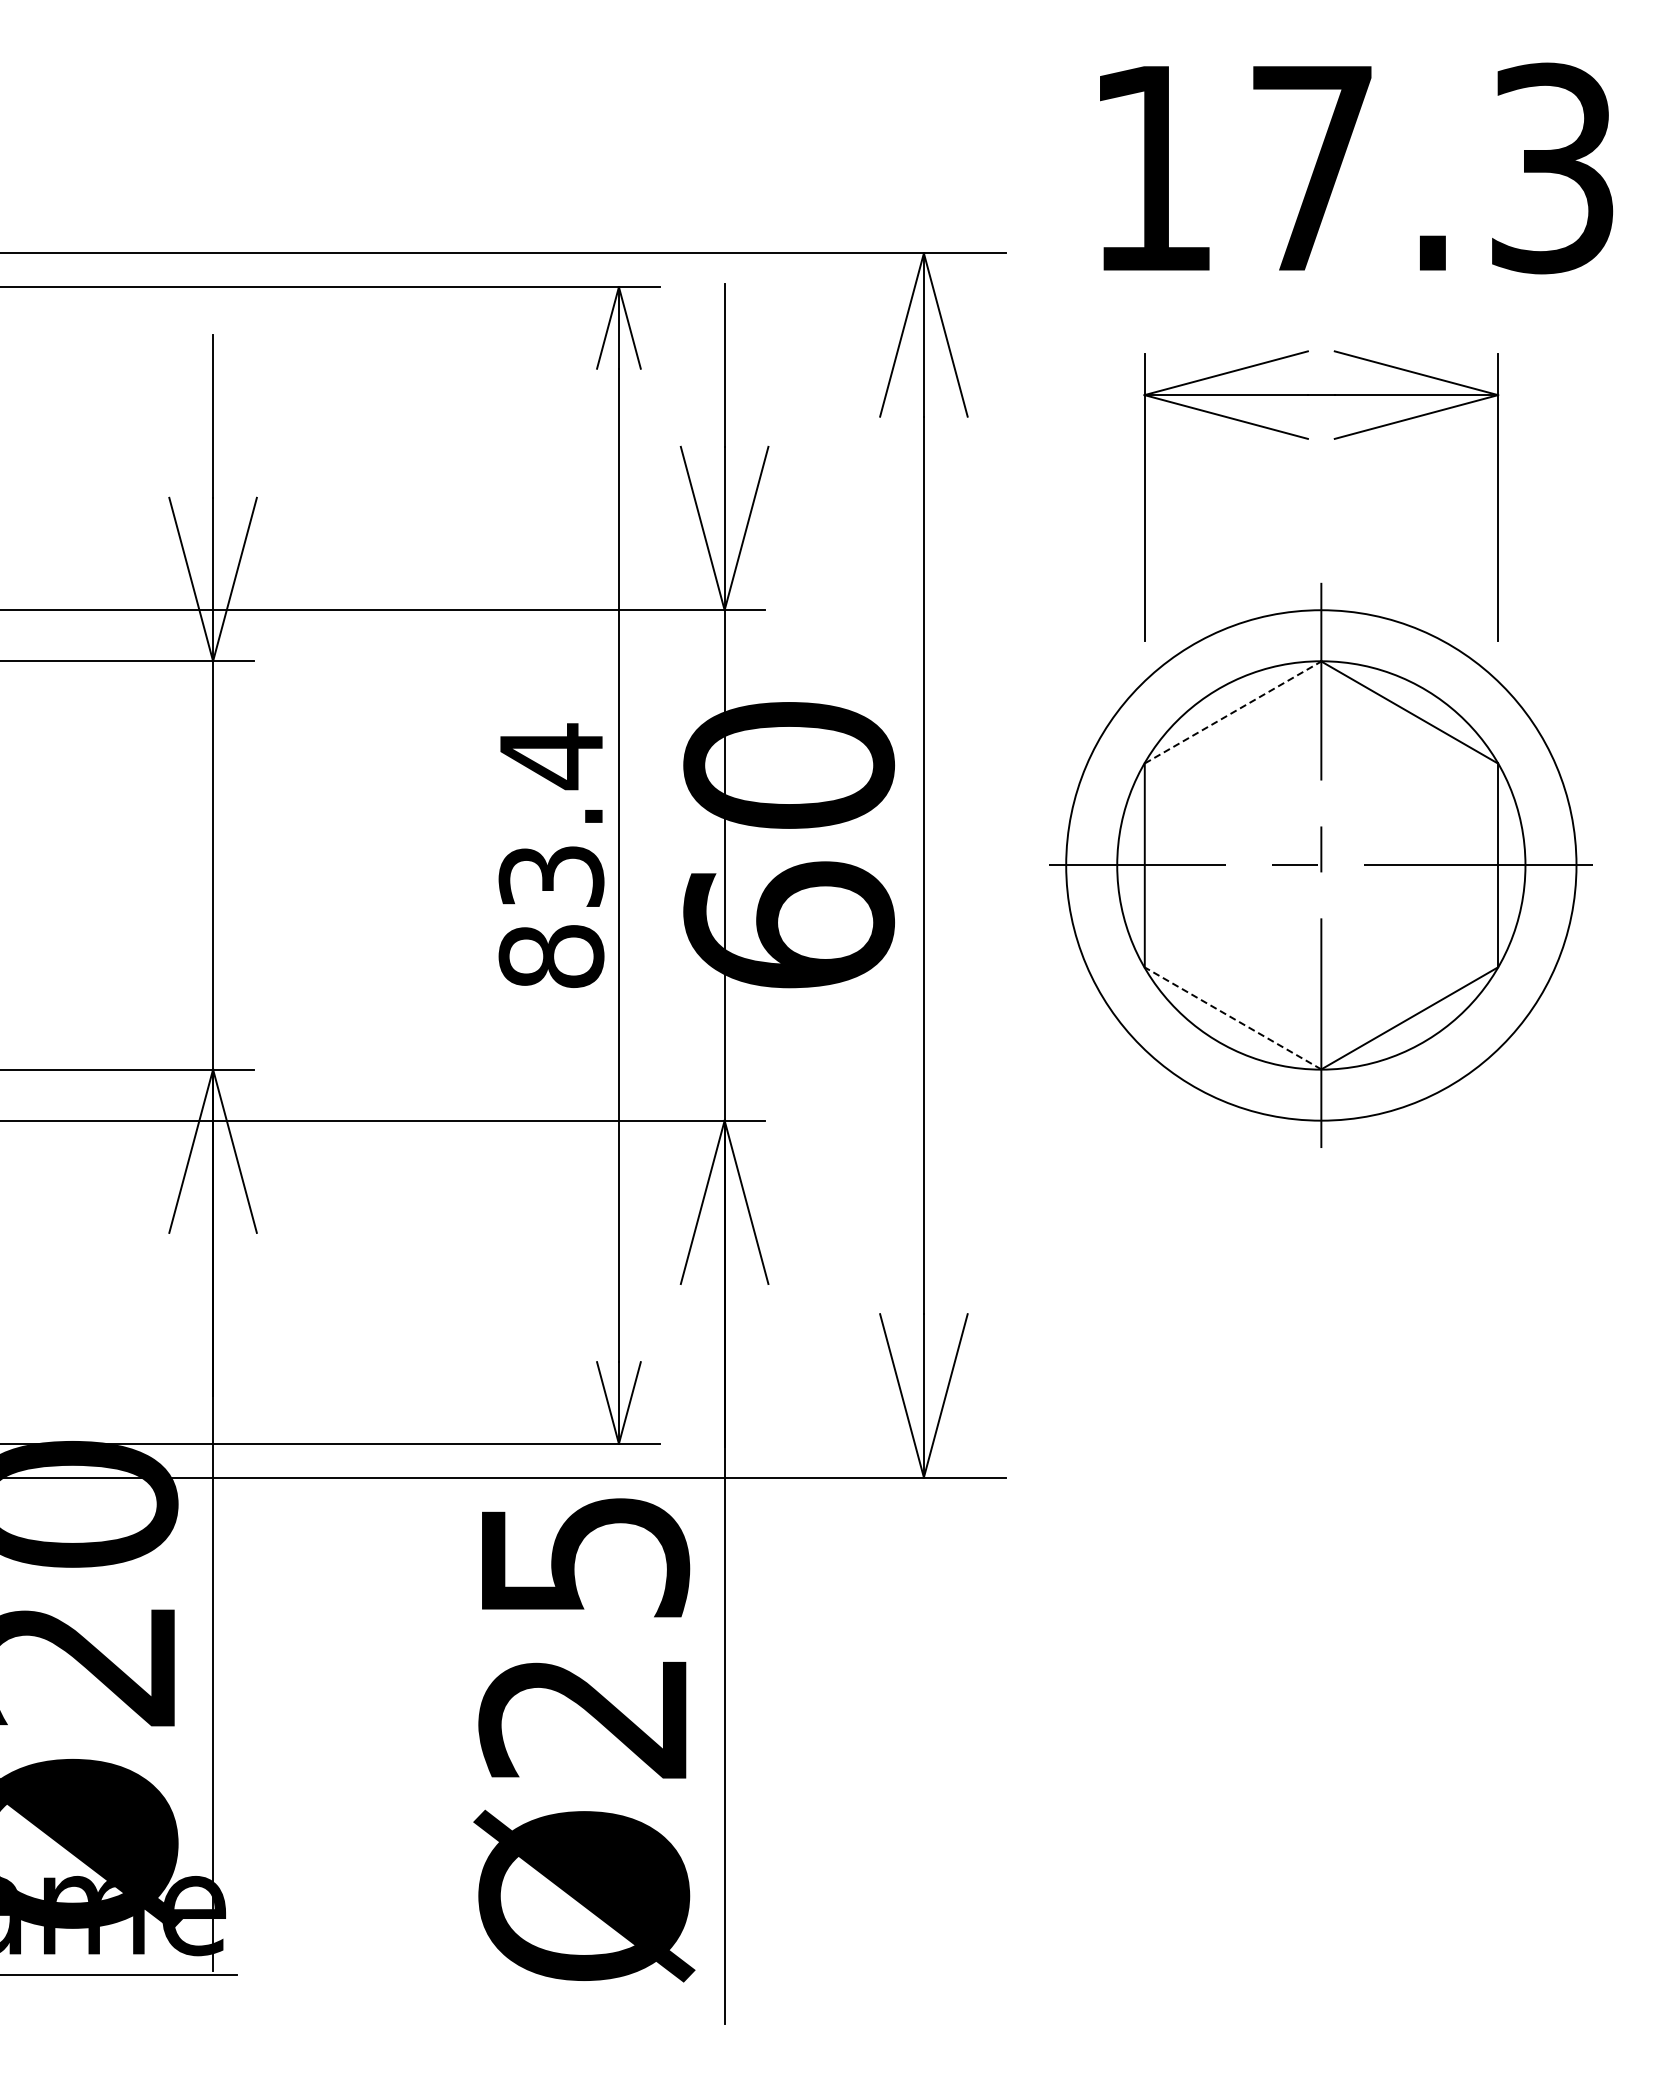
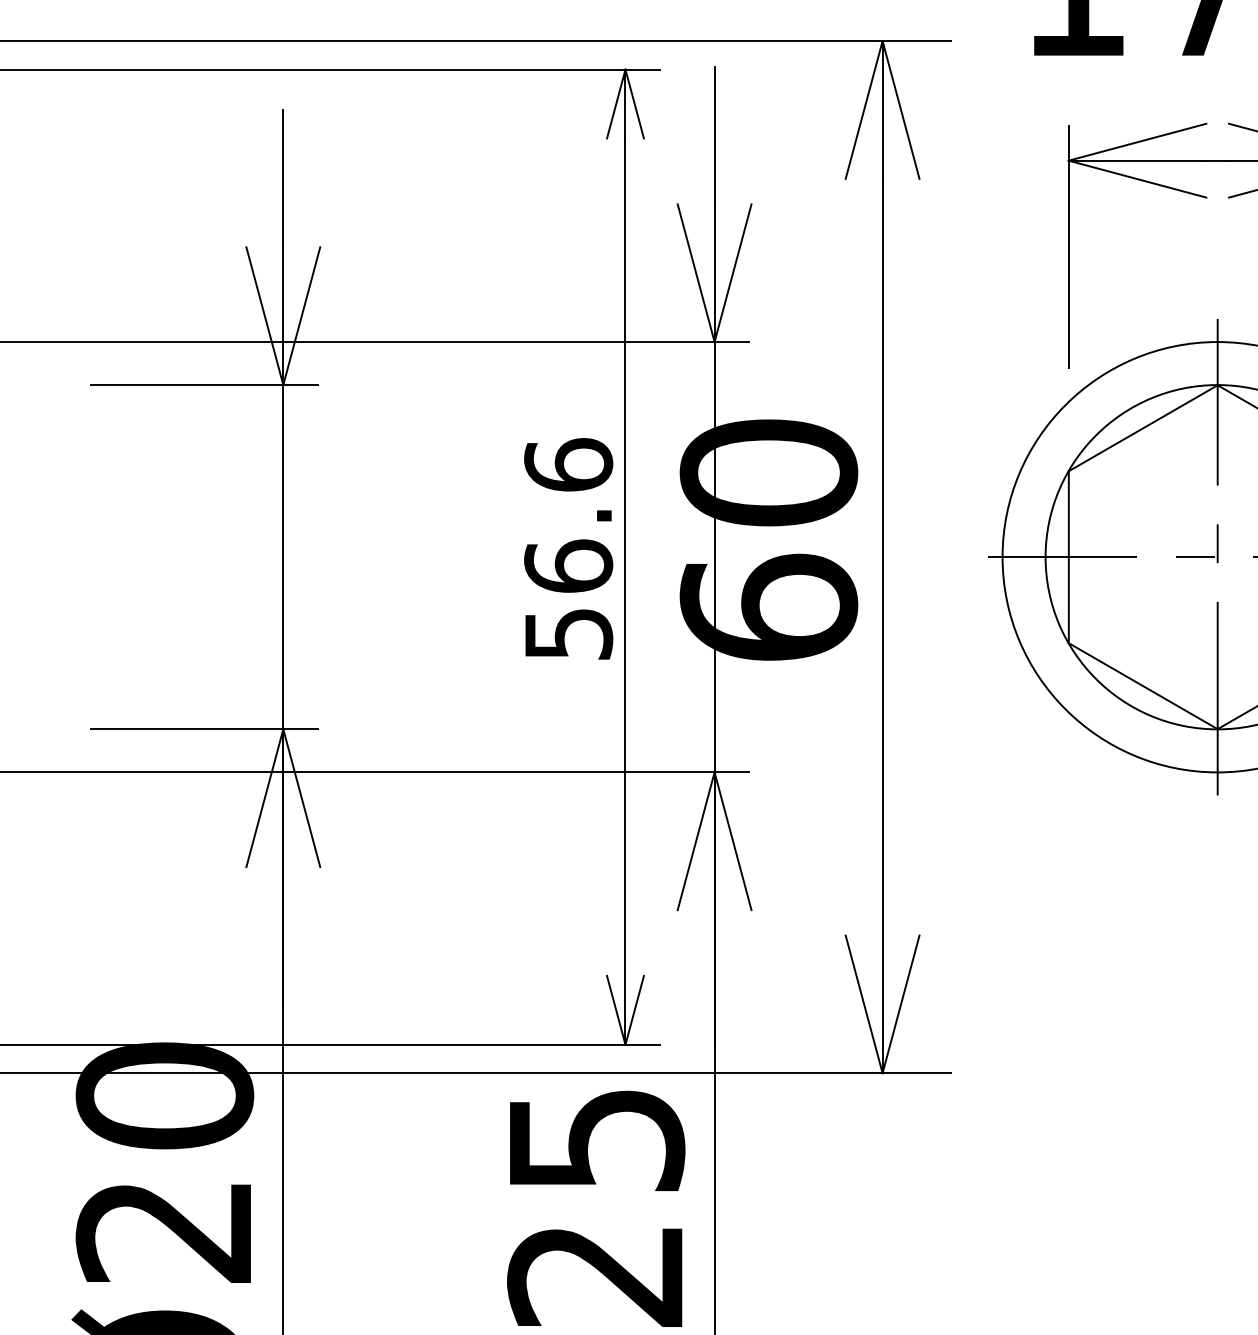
line: (1233, 712) -> (1143, 428), dashed -> solid
text: (551, 855) -> (568, 548), 83.4 -> 56.6
line: (1233, 1018) -> (1143, 686), dashed -> solid

